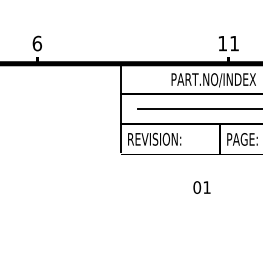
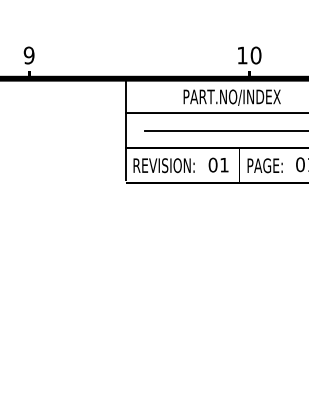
text: (36, 43) -> (28, 55), 6 -> 9
text: (234, 43) -> (255, 55), 11 -> 10
text: (201, 187) -> (218, 164), moved

